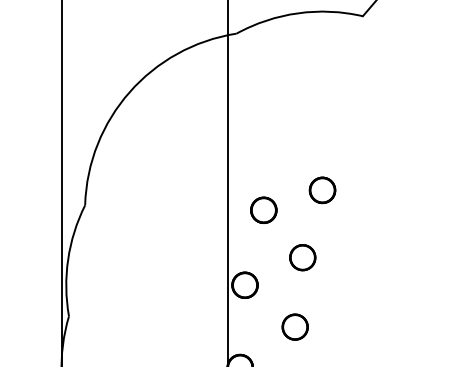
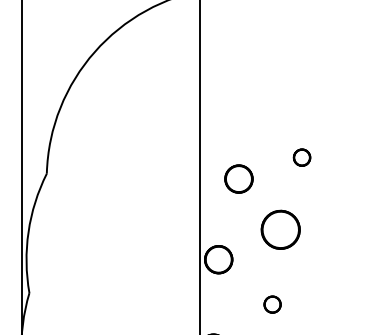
part: (322, 190) -> (302, 157), size x0.6
part: (302, 257) -> (280, 229), size x1.4
part: (294, 326) -> (271, 304), size x0.6

